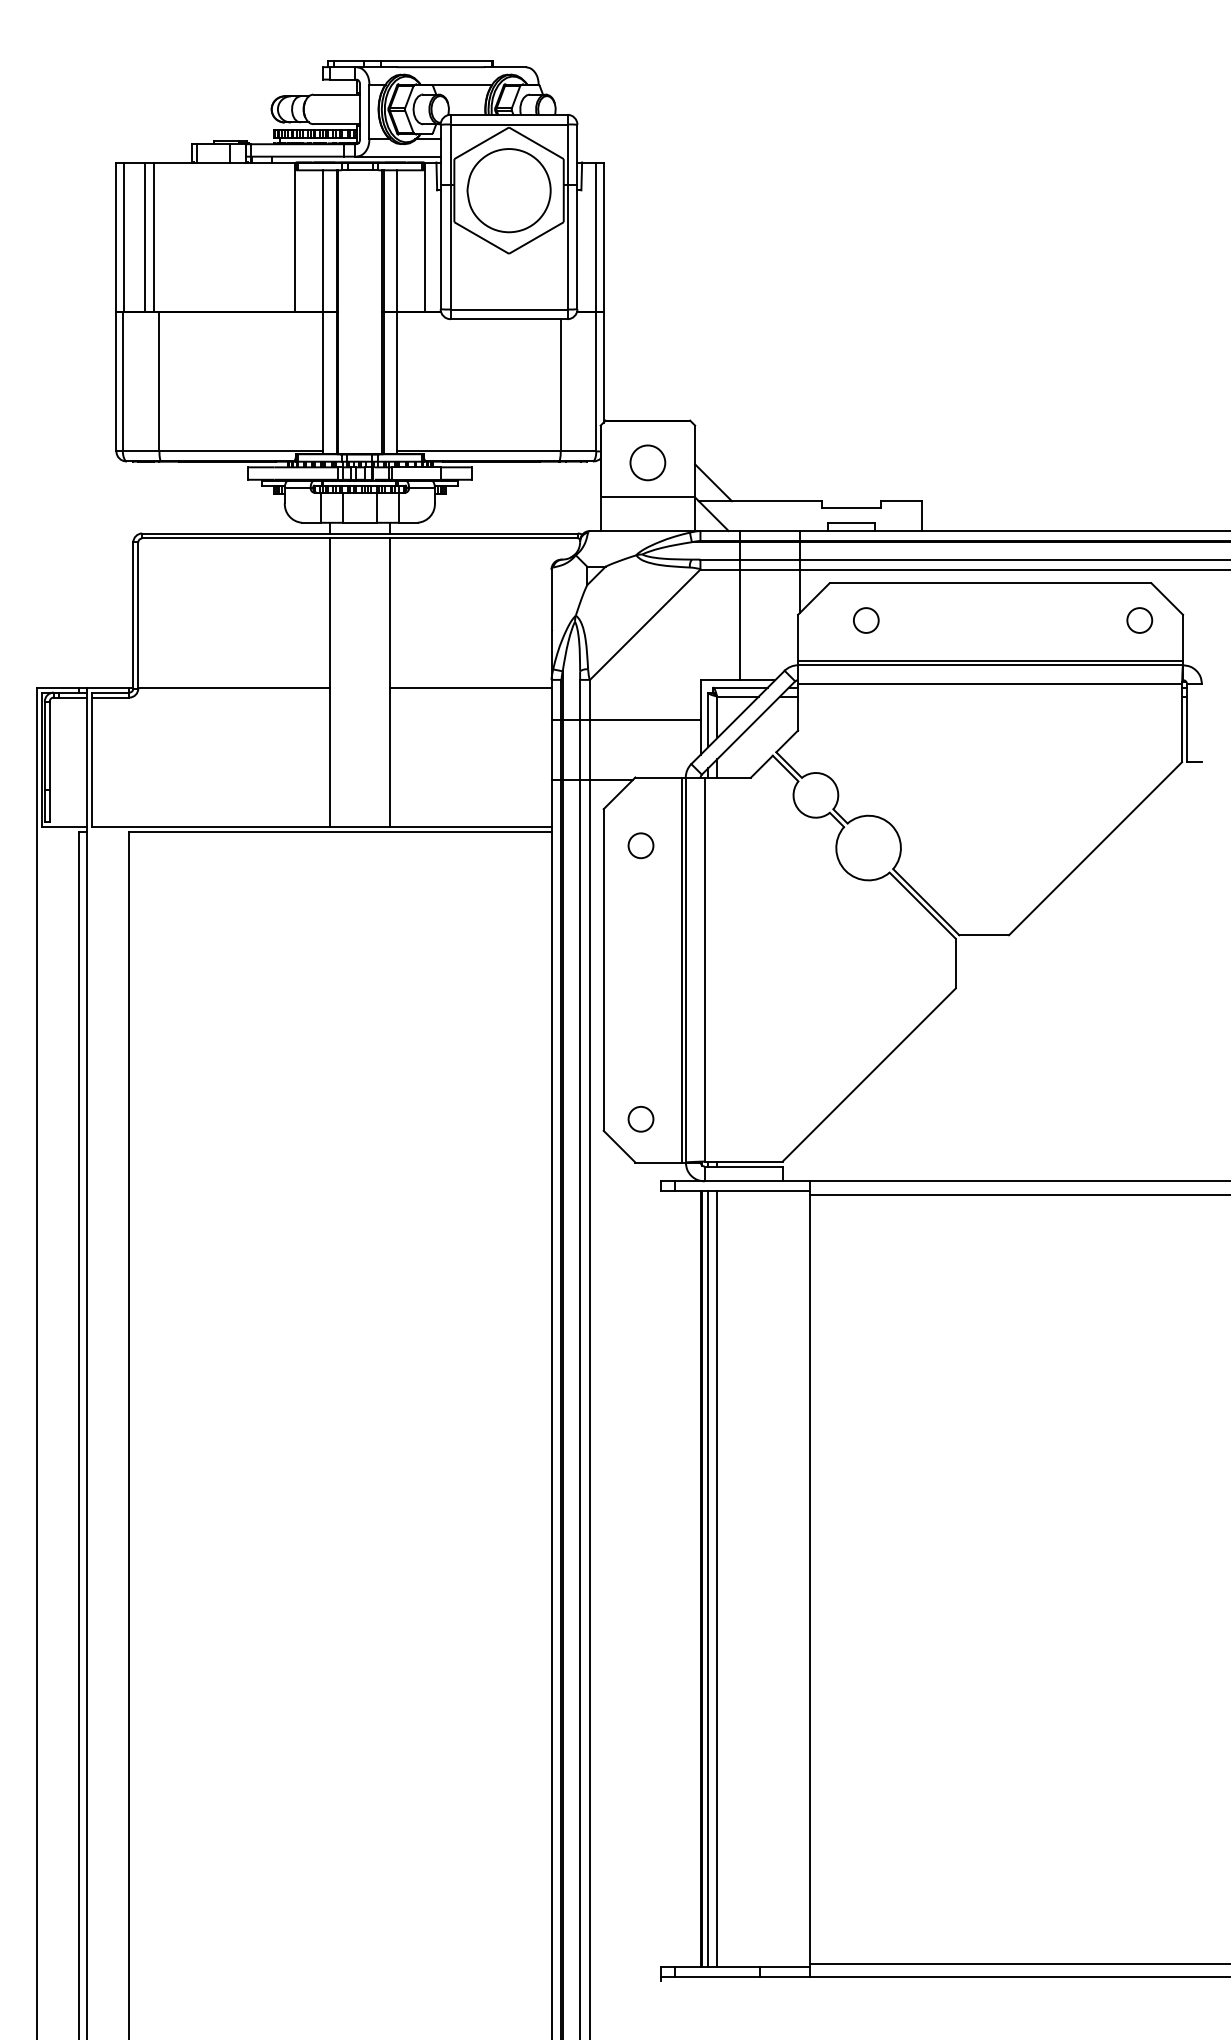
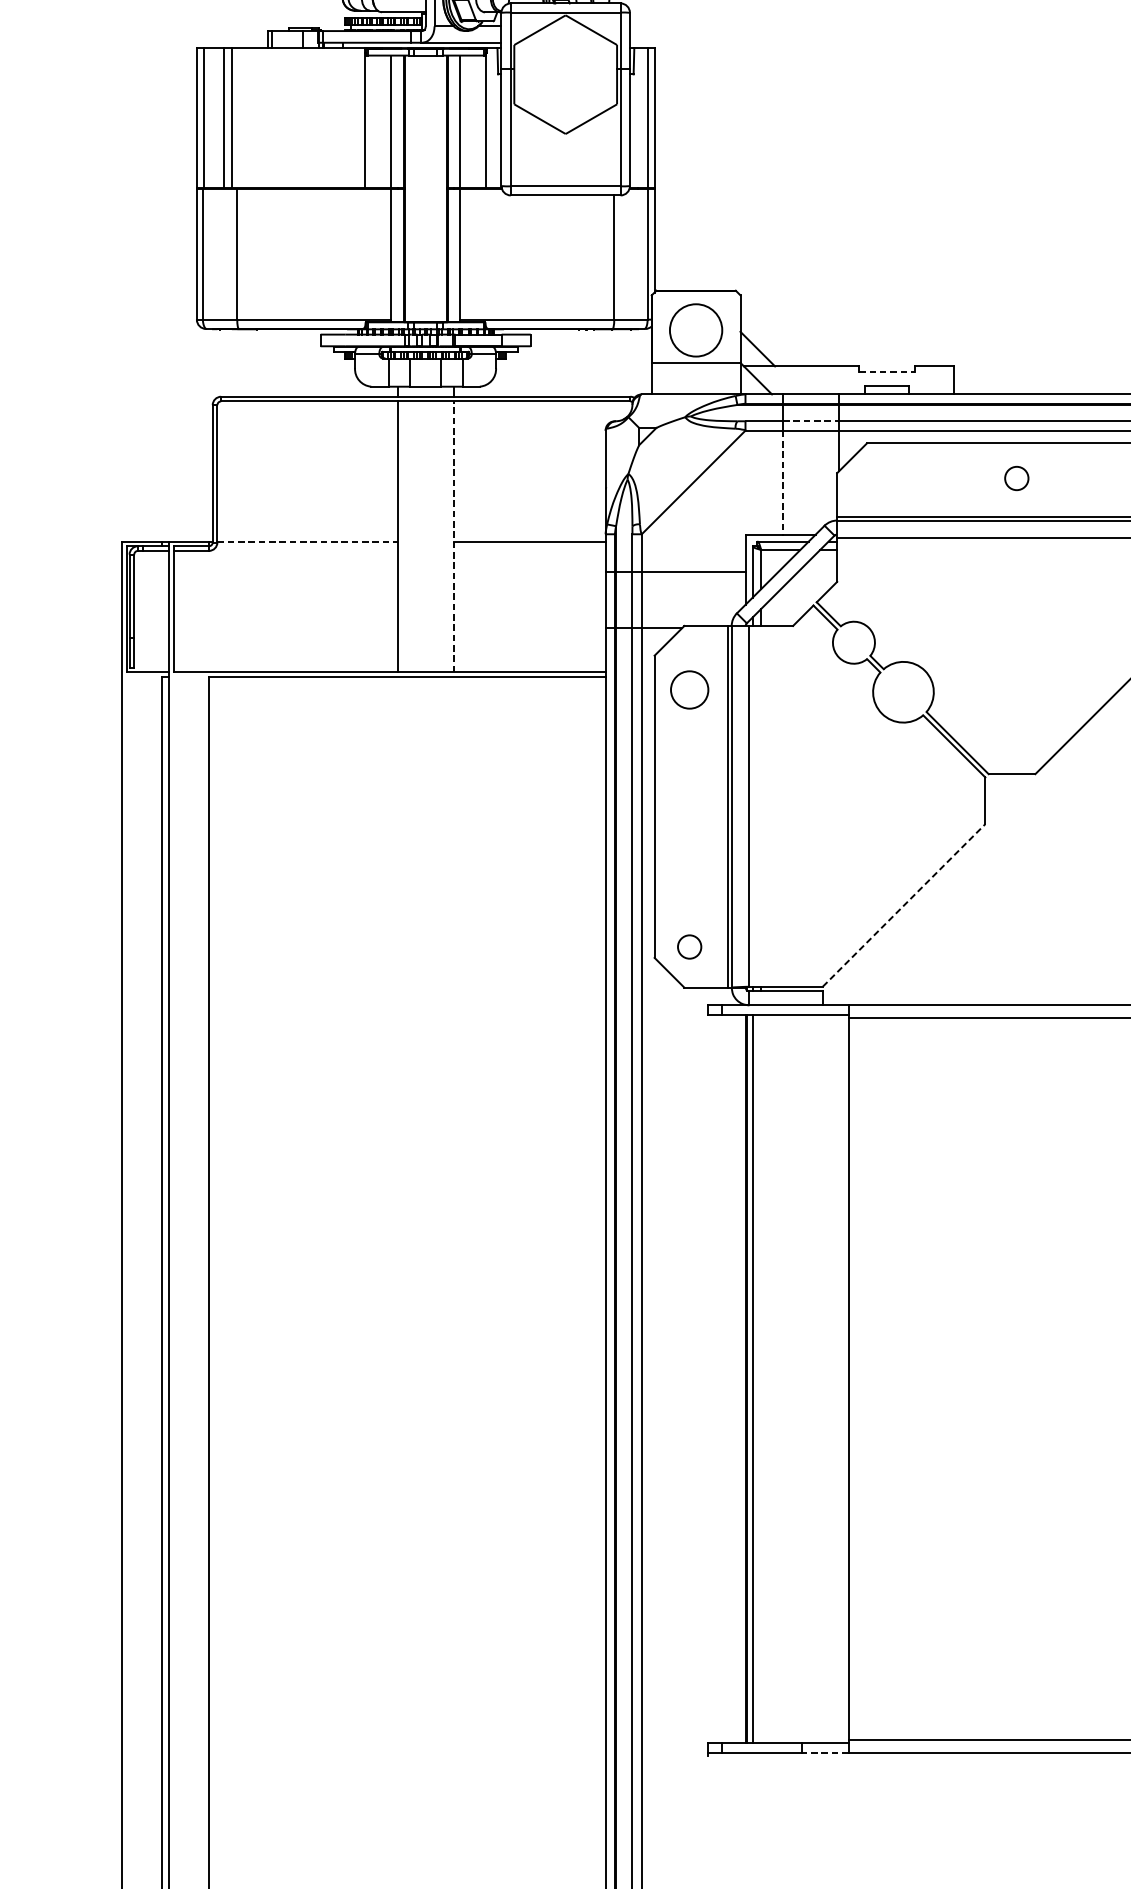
part: (508, 190) -> (565, 74), removed
circle: (647, 462) -> (695, 330), size x1.6
line: (851, 507) -> (887, 372), solid -> dashed
line: (770, 559) -> (811, 421), solid -> dashed
circle: (866, 620) -> (1017, 478), moved
line: (740, 625) -> (783, 483), solid -> dashed
line: (389, 682) -> (453, 536), solid -> dashed
line: (234, 687) -> (307, 541), solid -> dashed
circle: (640, 845) -> (689, 689), size x1.6
line: (869, 1074) -> (904, 904), solid -> dashed
line: (717, 1579) -> (761, 1379), removed
line: (785, 1977) -> (825, 1753), solid -> dashed

